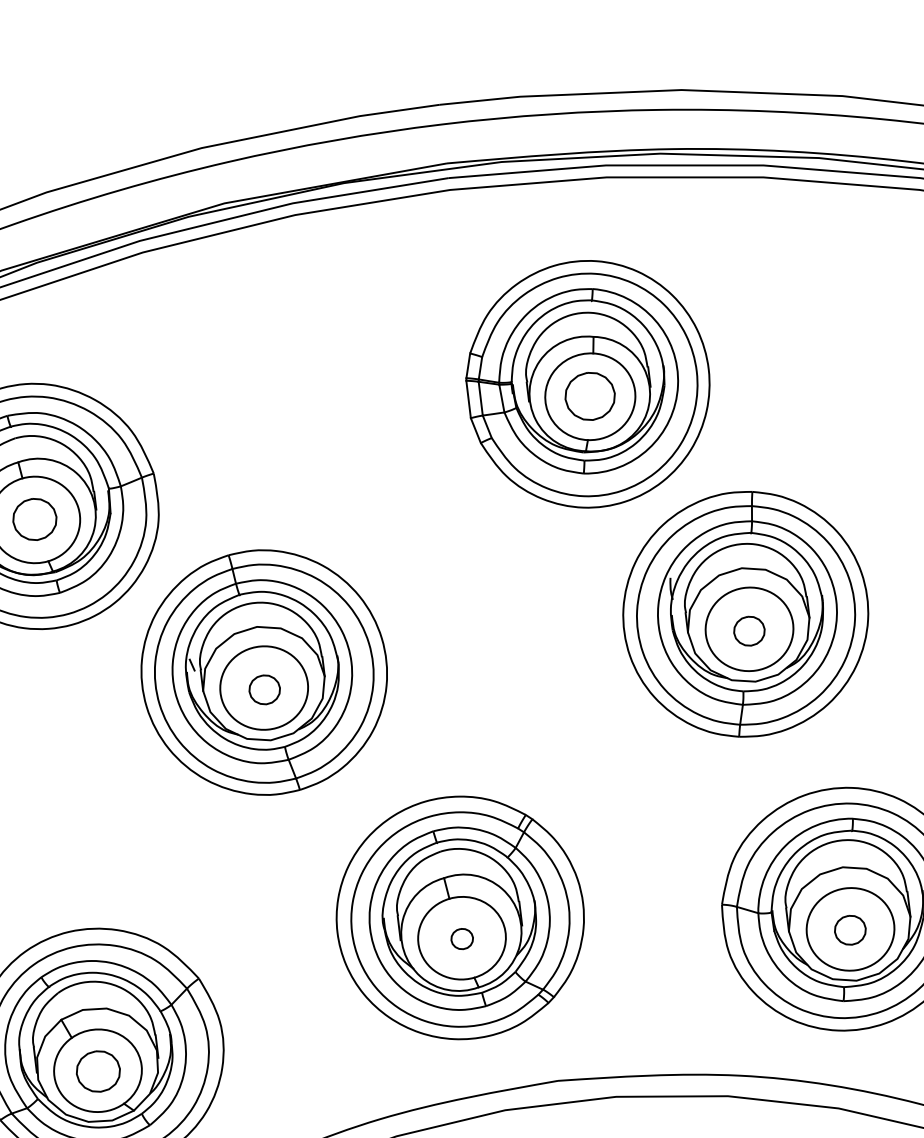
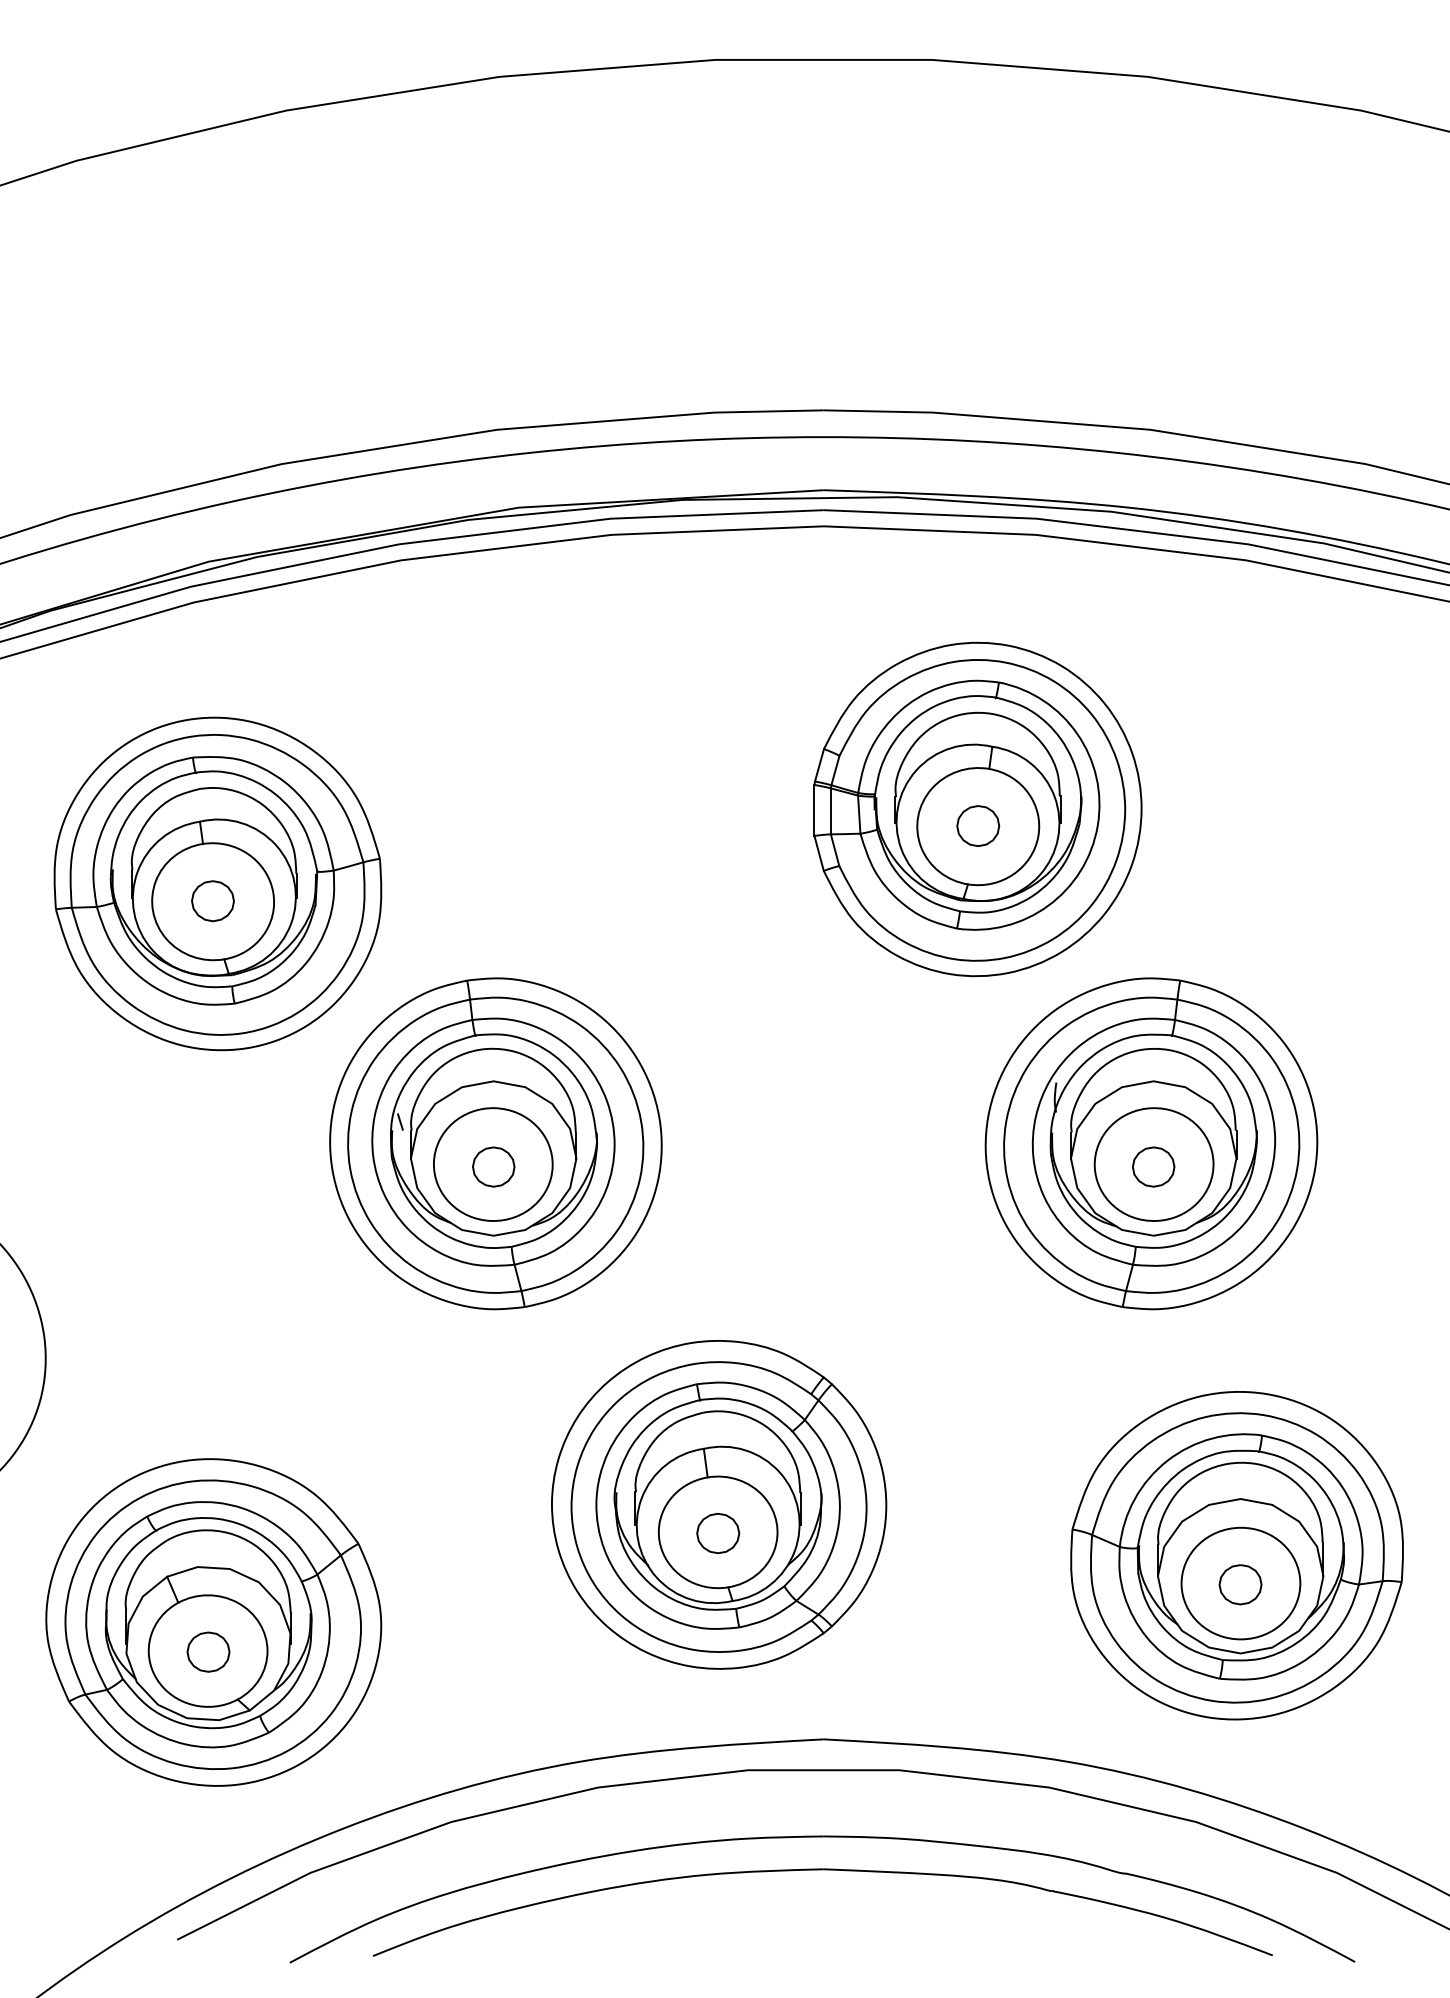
part: (590, 395) -> (978, 825), size x0.62
part: (34, 519) -> (212, 901), size x0.71
part: (462, 939) -> (718, 1533), size x1.43
part: (98, 1071) -> (208, 1651), size x0.71

